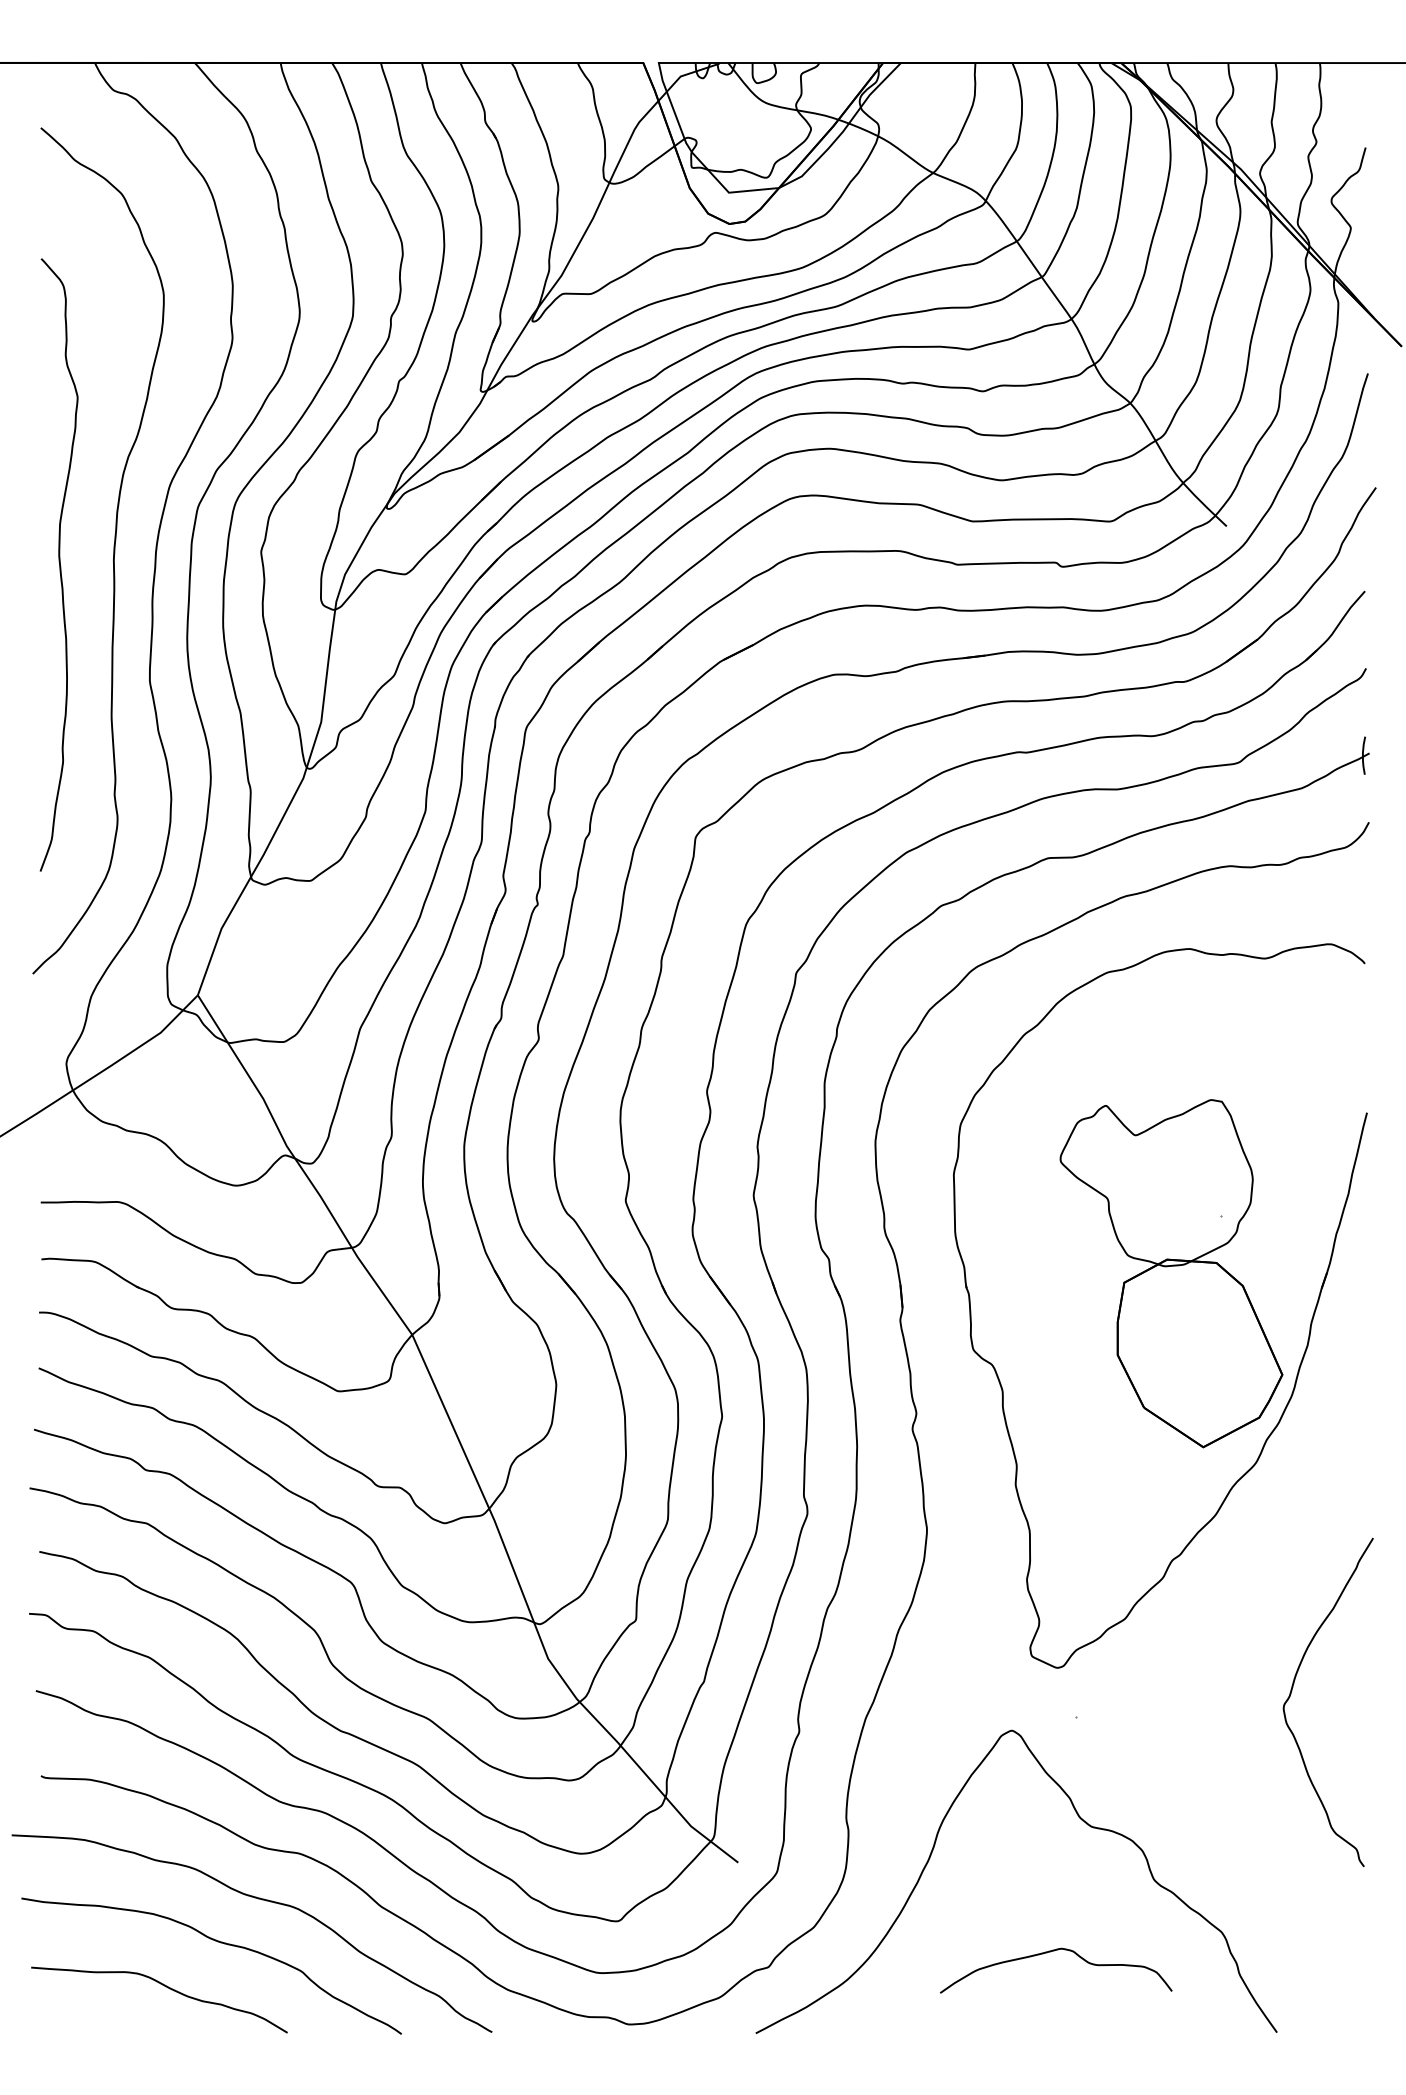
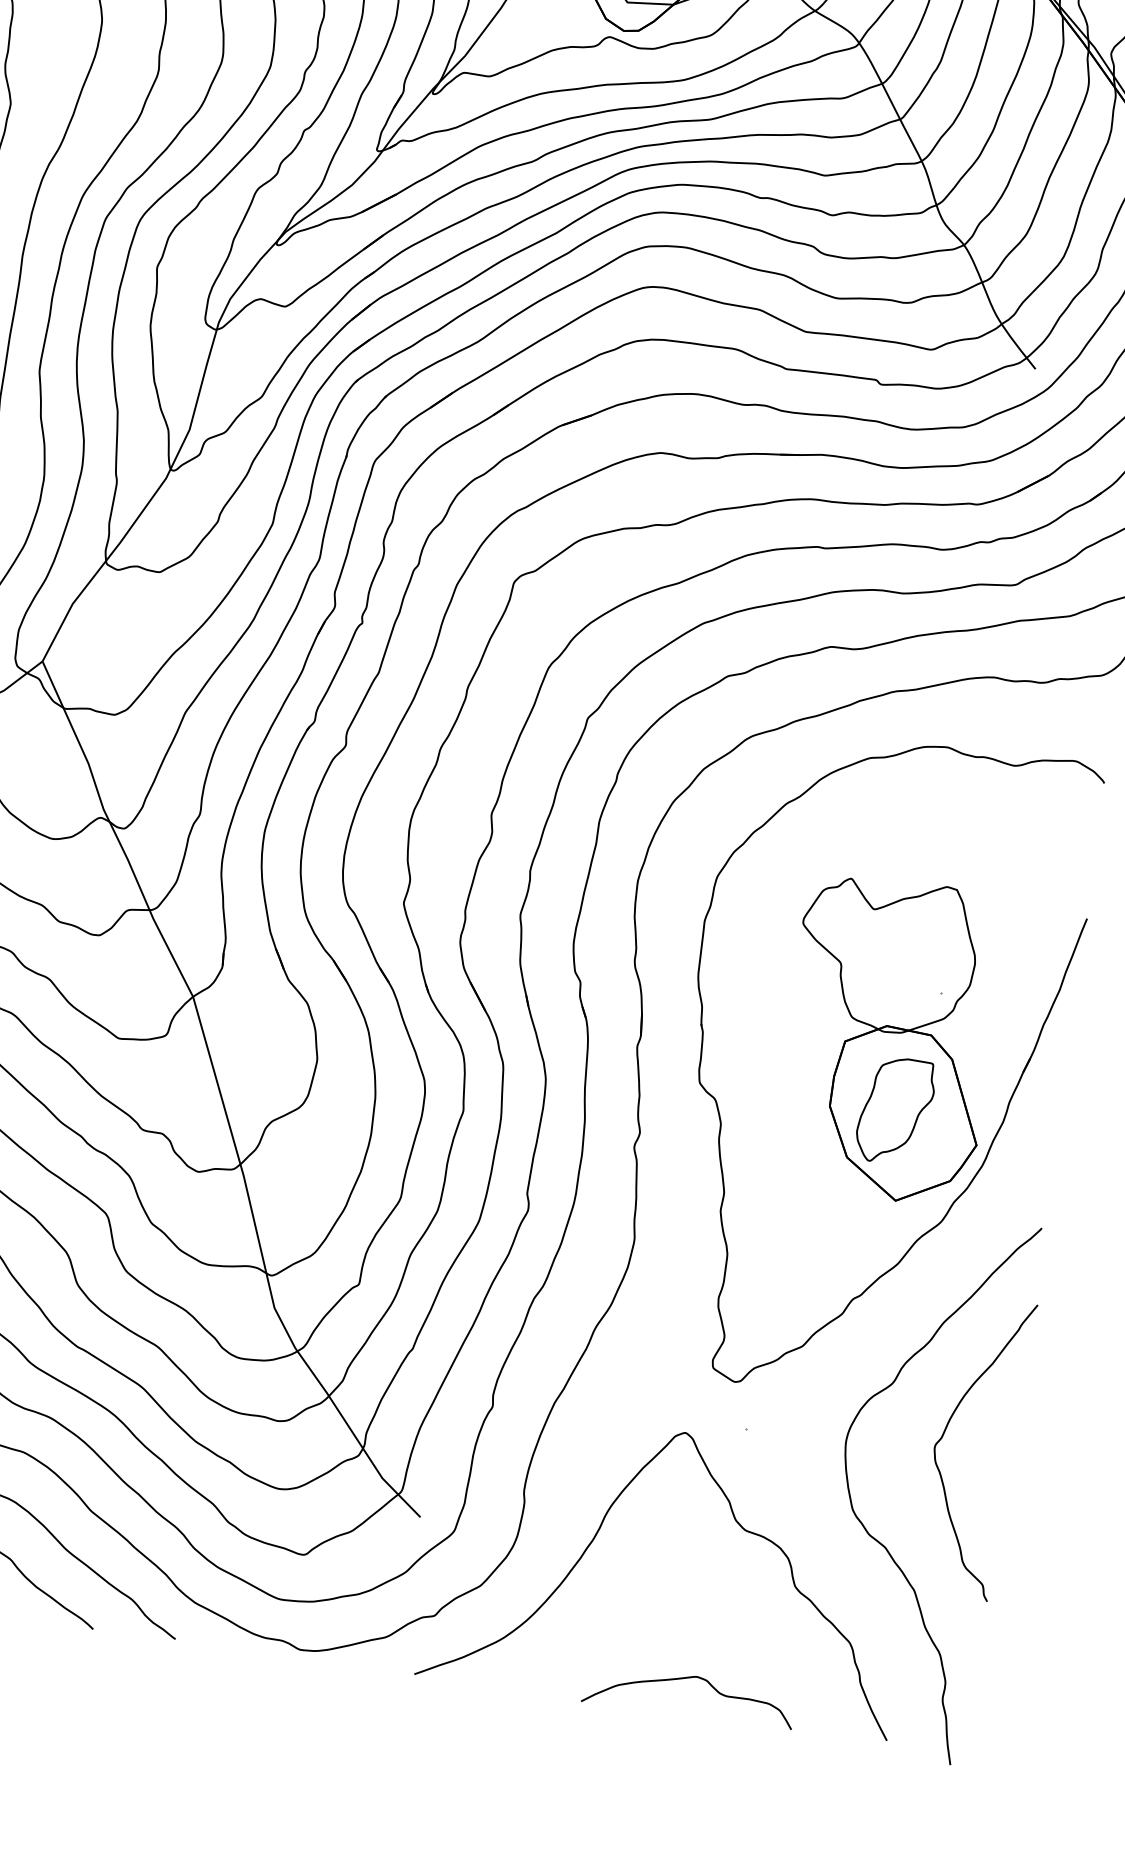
part: (1189, 1349) -> (895, 1110), added
curve: (1237, 1817) -> (878, 1540), added
curve: (1050, 1952) -> (686, 1678), moved

